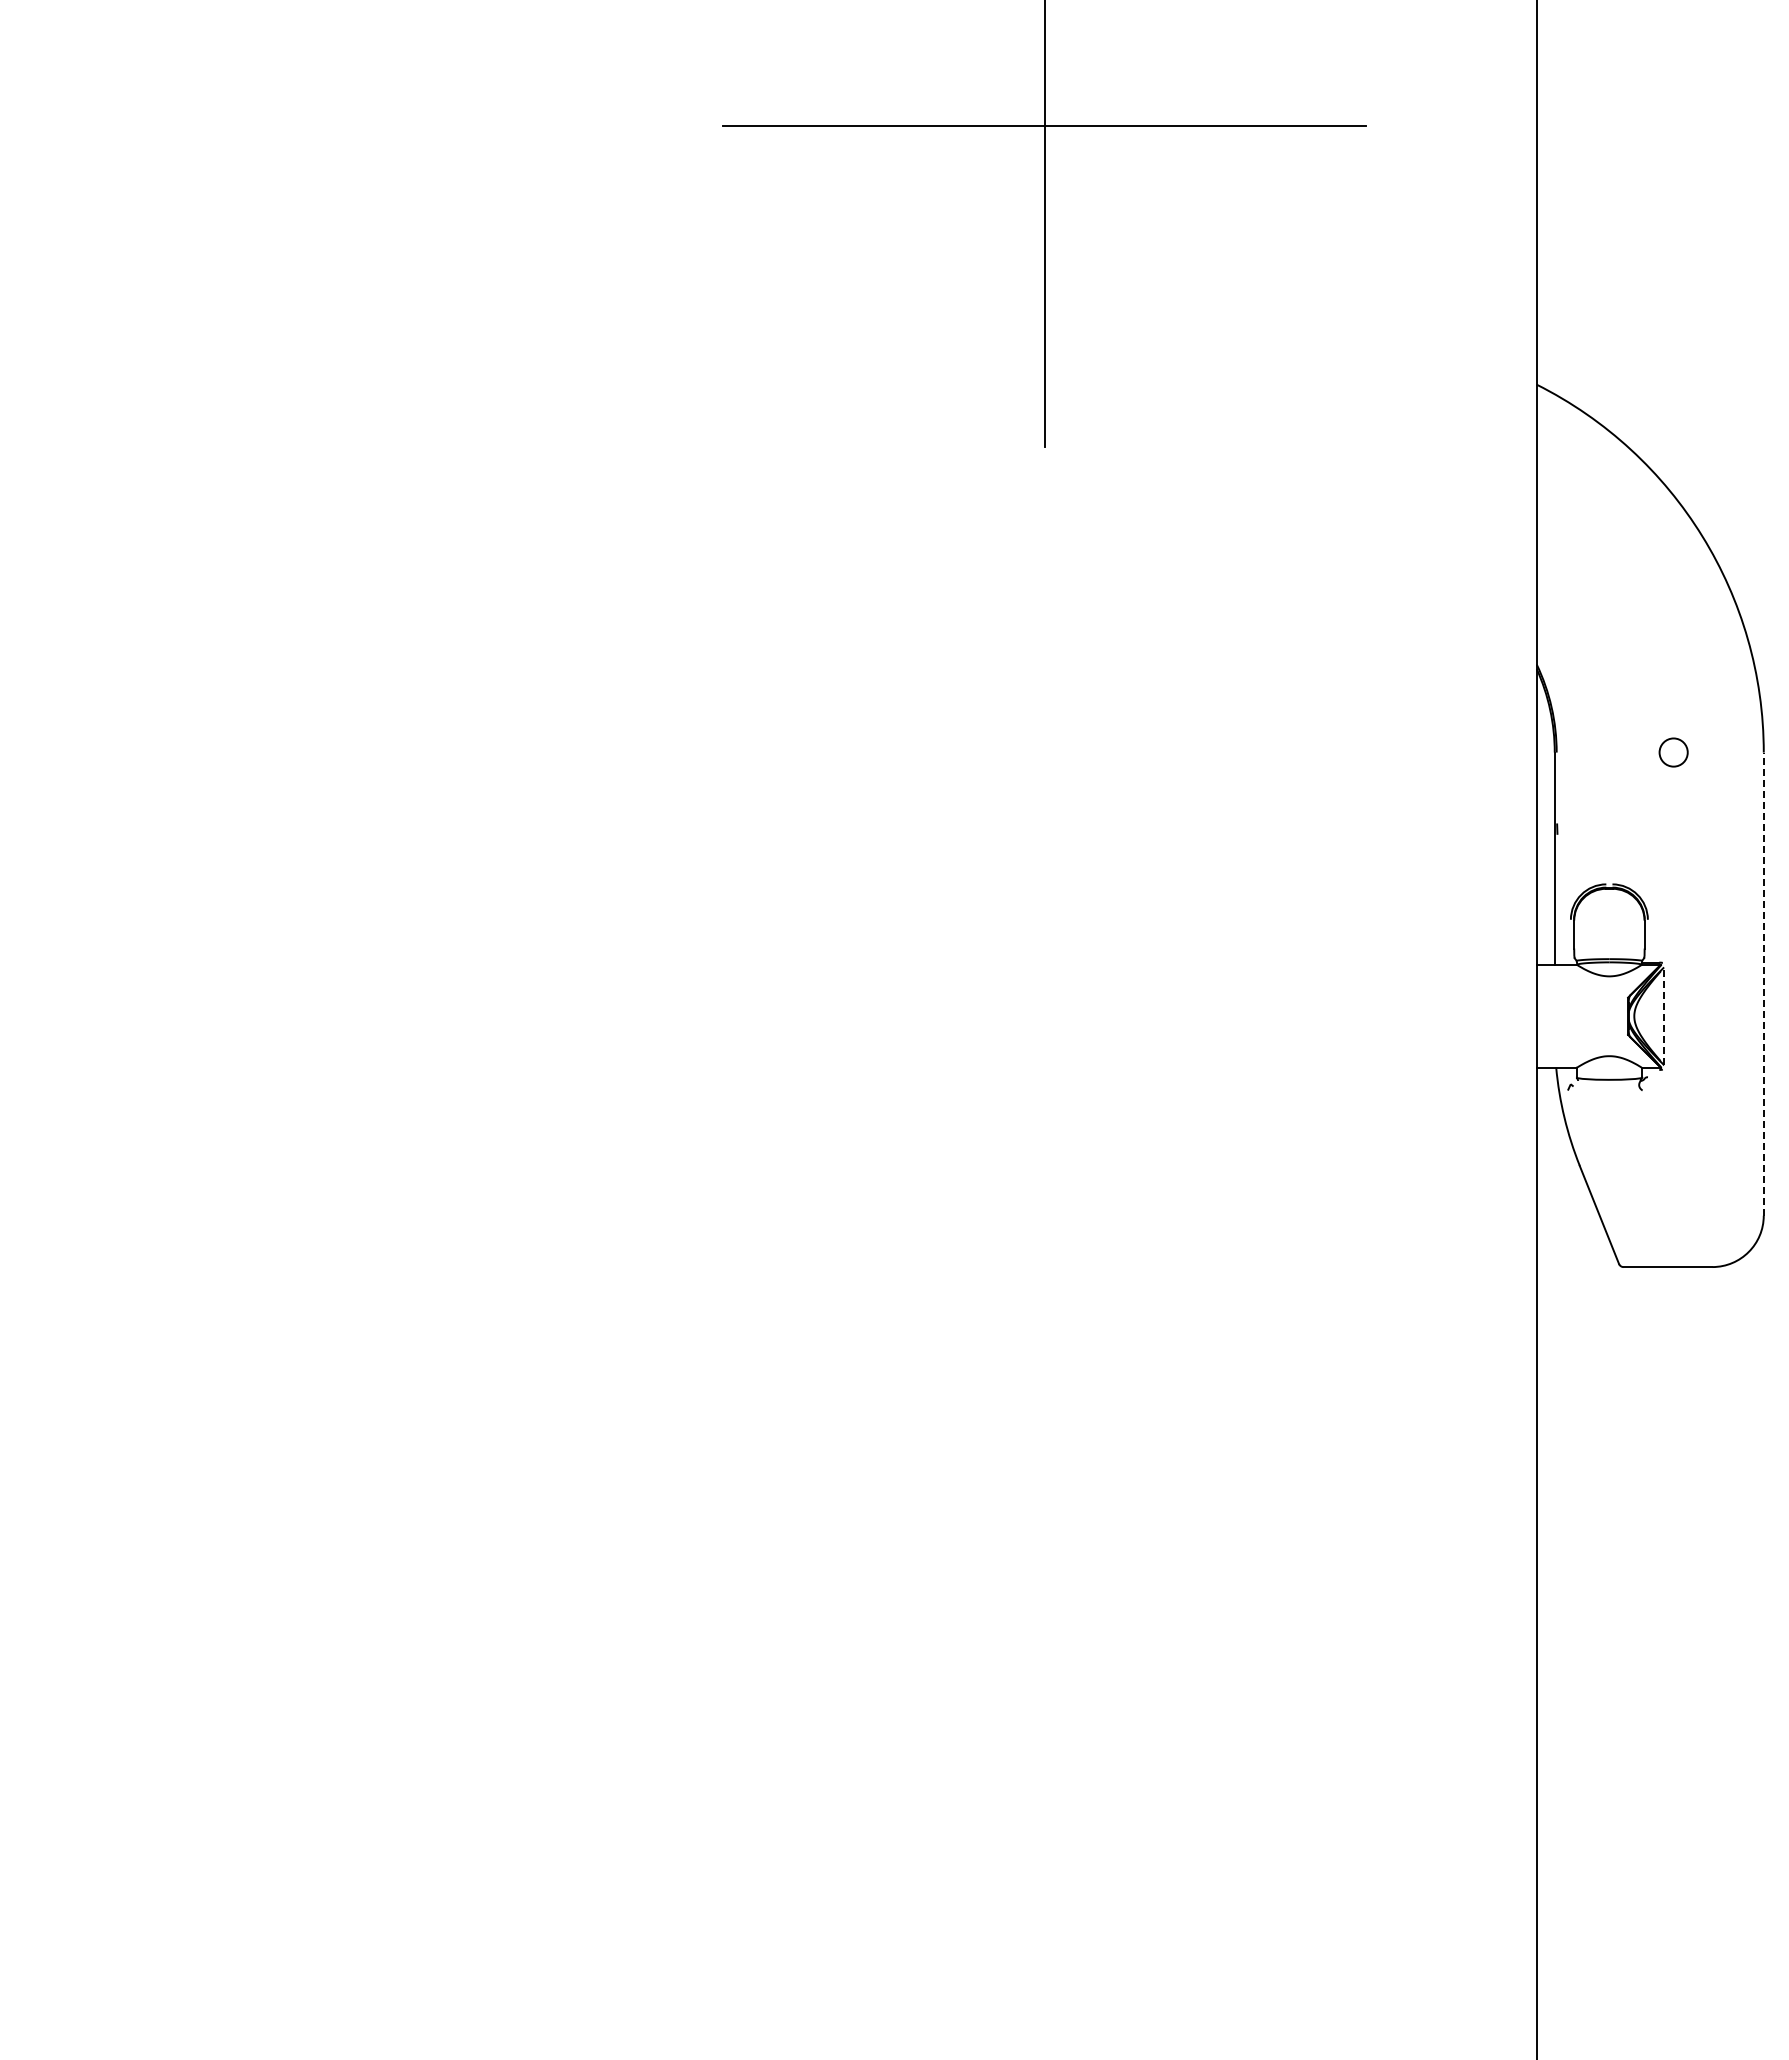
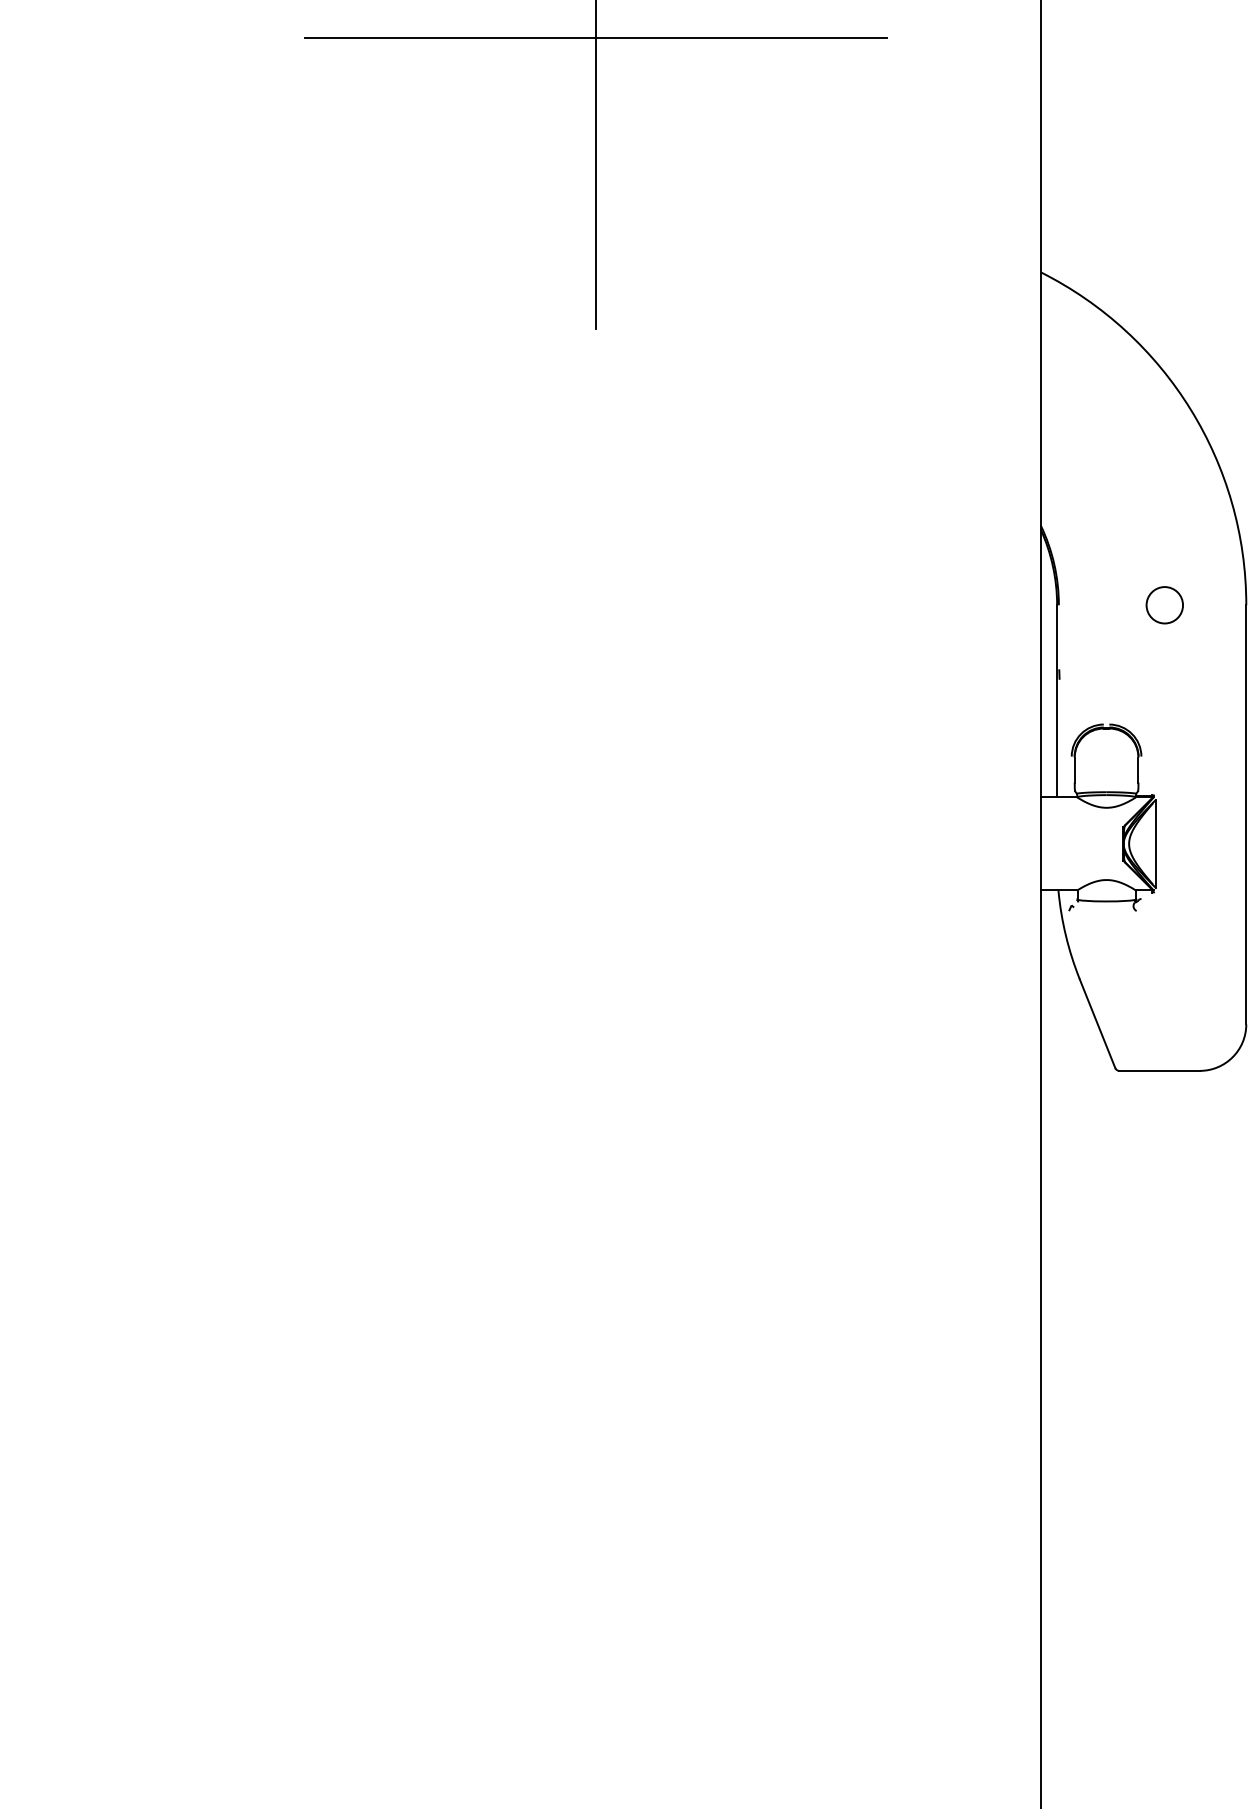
circle: (1673, 752) -> (1164, 605), size x1.43
line: (1763, 984) -> (1246, 815), dashed -> solid
line: (1664, 1016) -> (1156, 844), dashed -> solid

